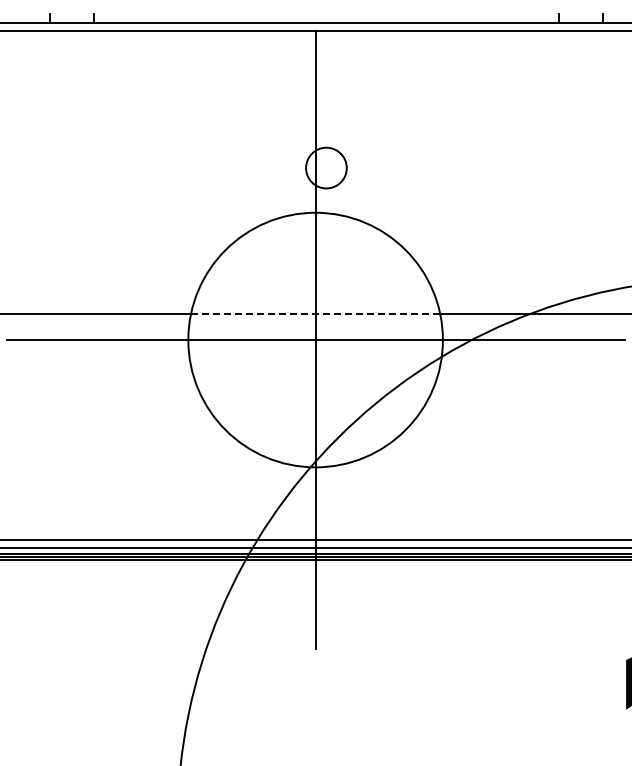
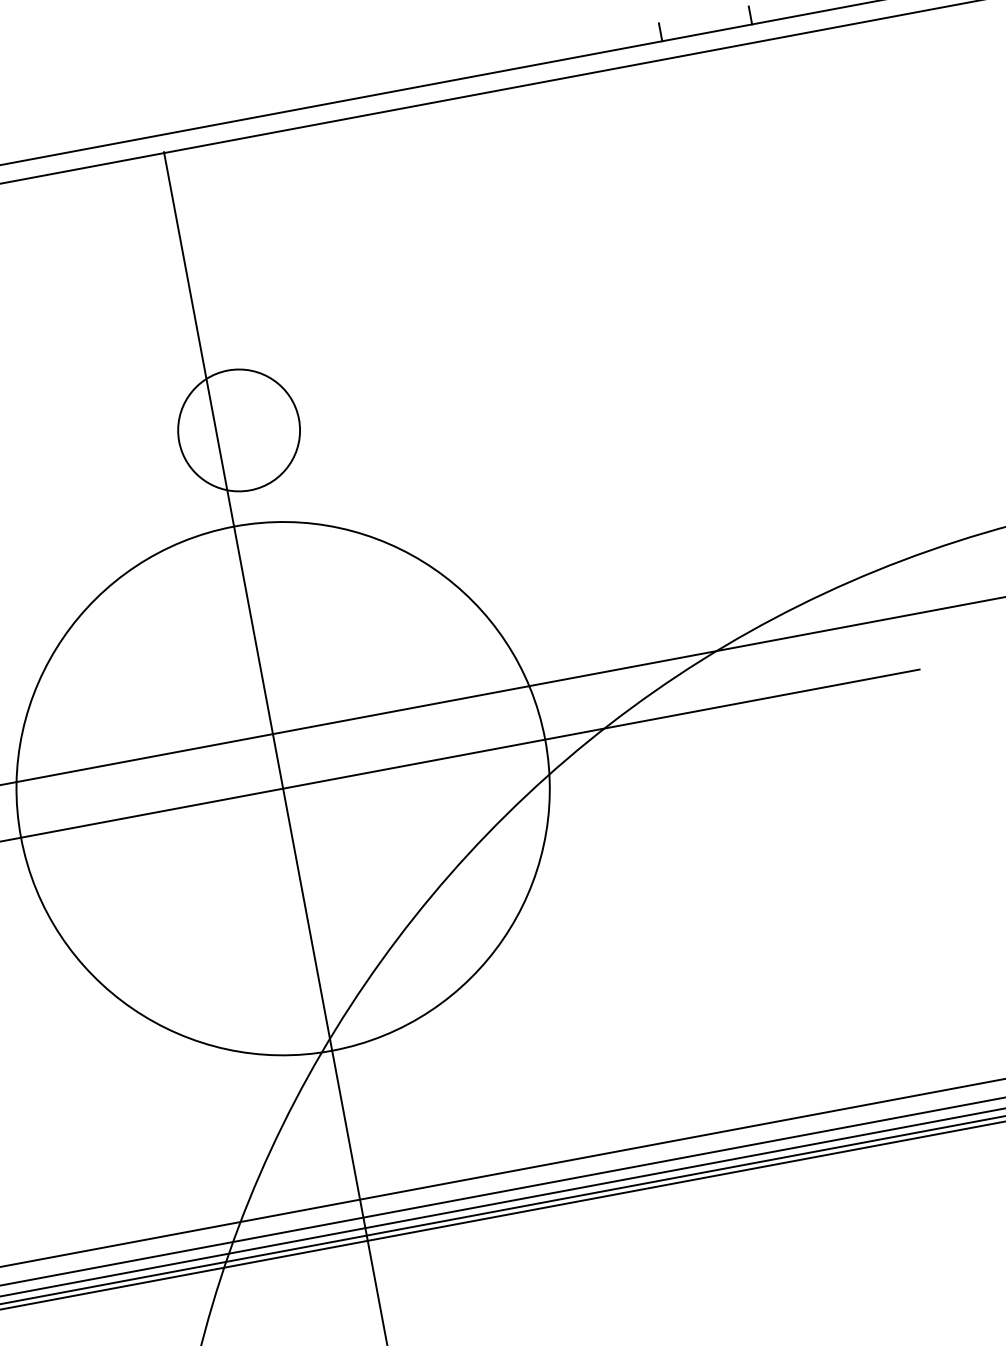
circle: (326, 168) -> (239, 431), size x1.43
line: (315, 313) -> (272, 734), dashed -> solid

